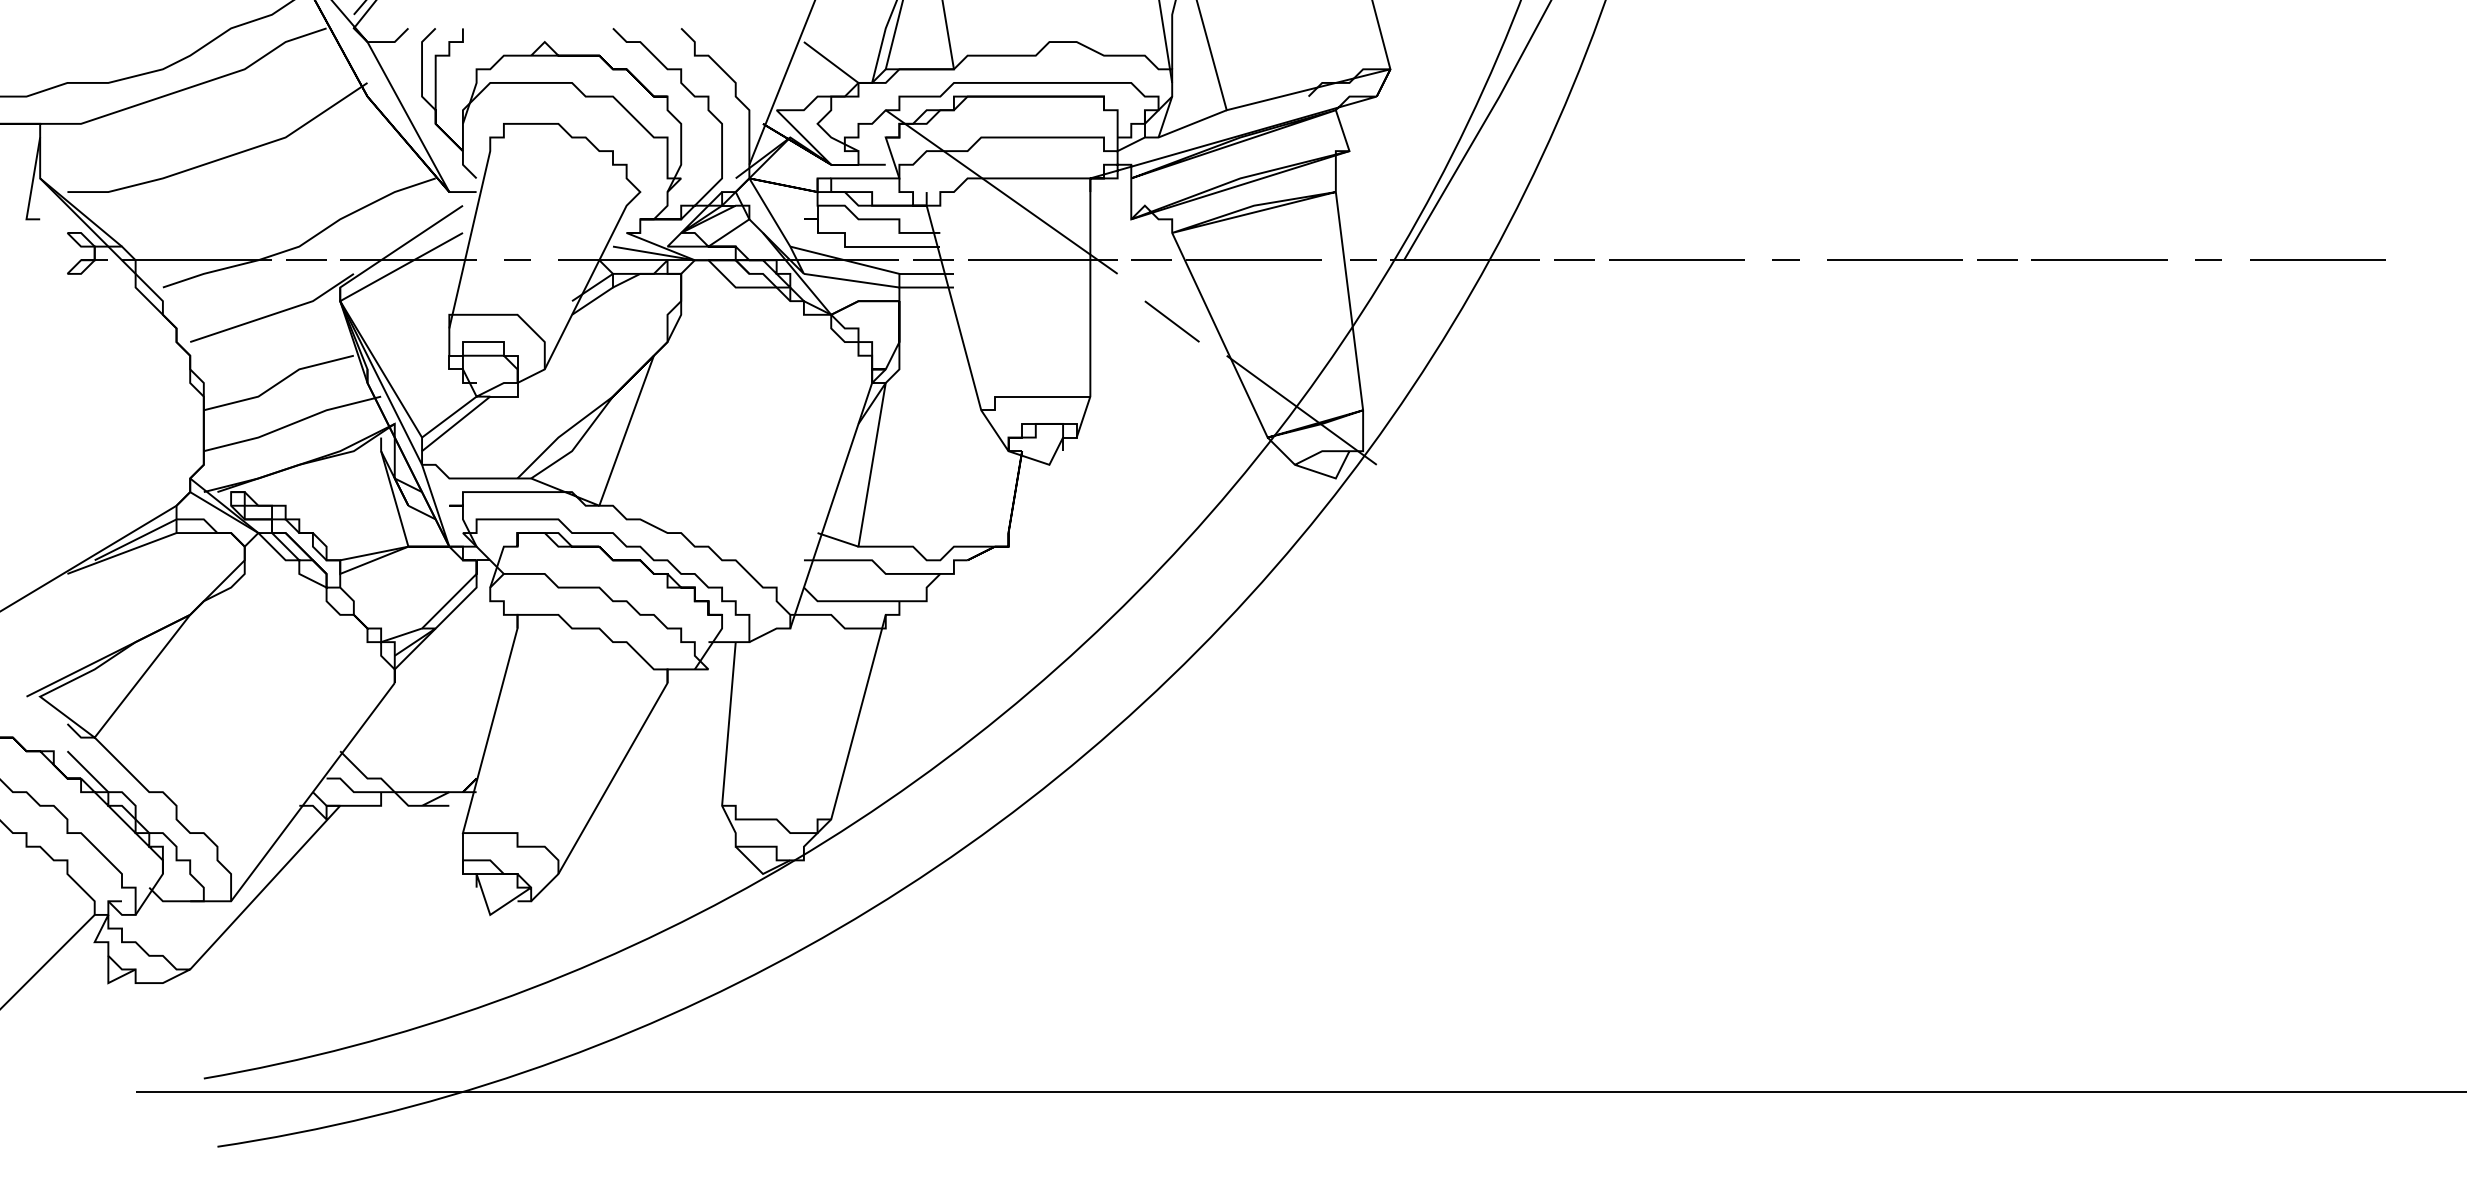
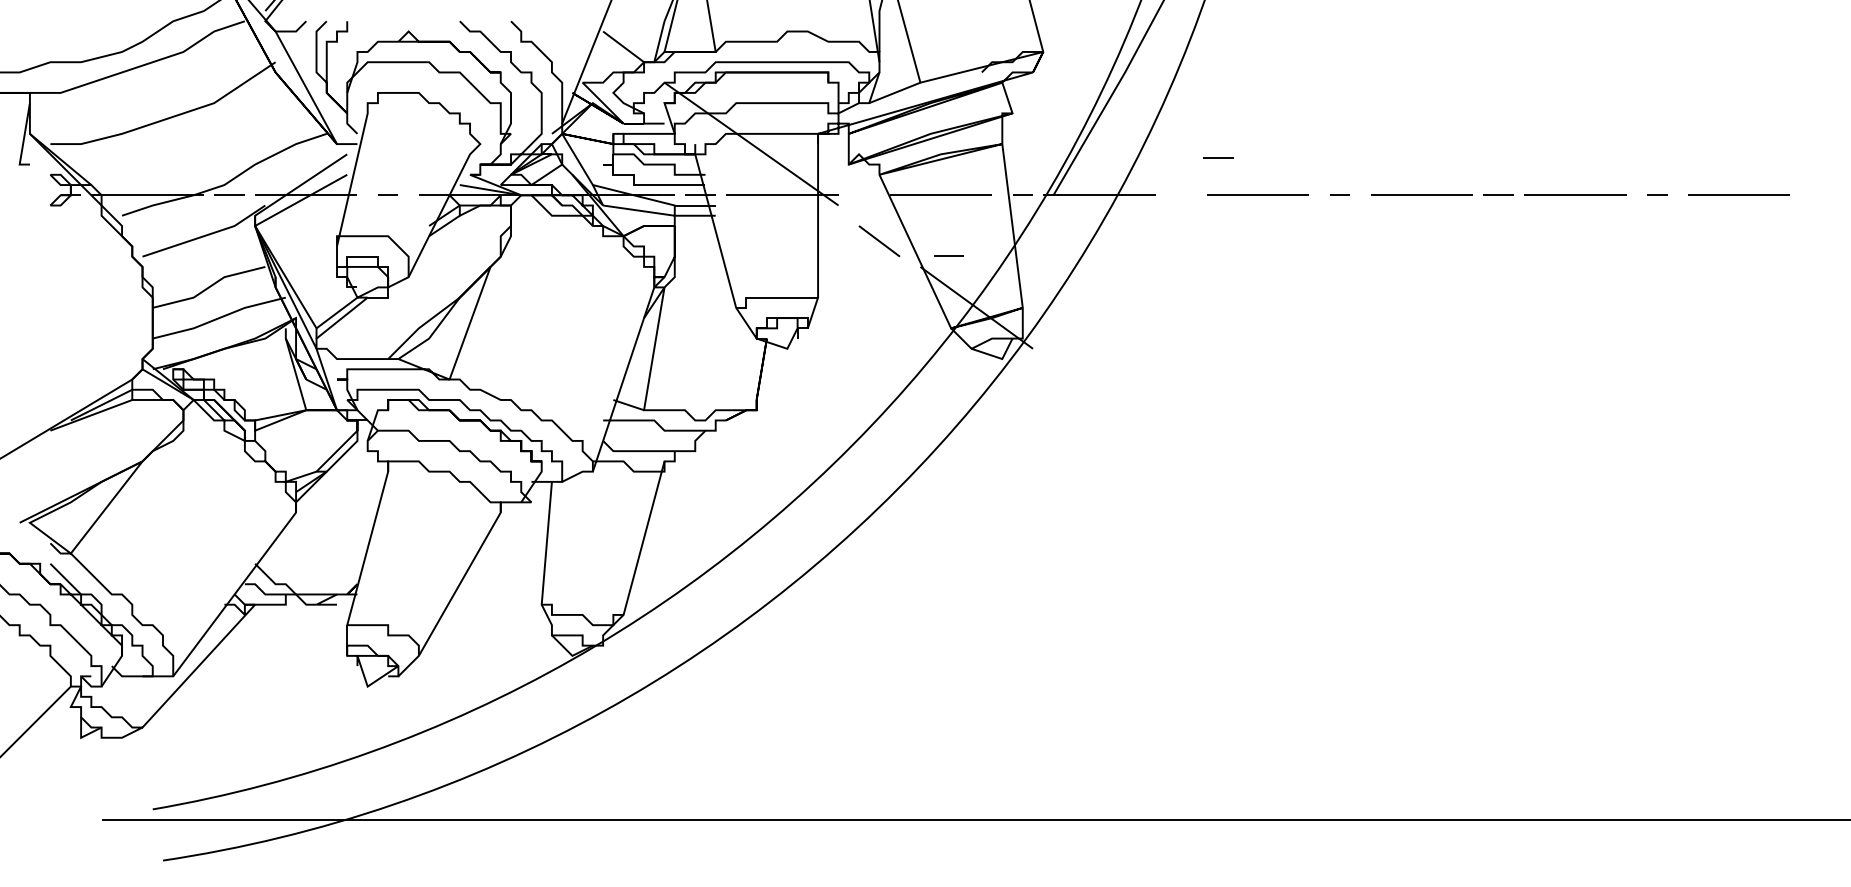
line: (1150, 259) -> (948, 255), moved
line: (1574, 259) -> (1218, 157), moved

